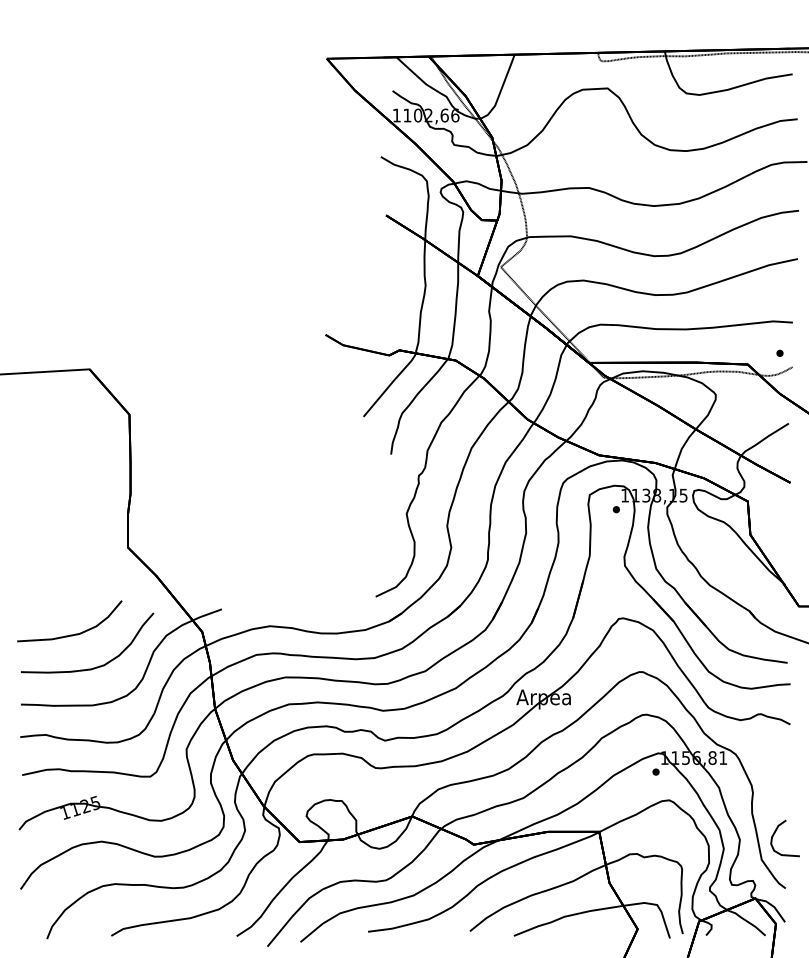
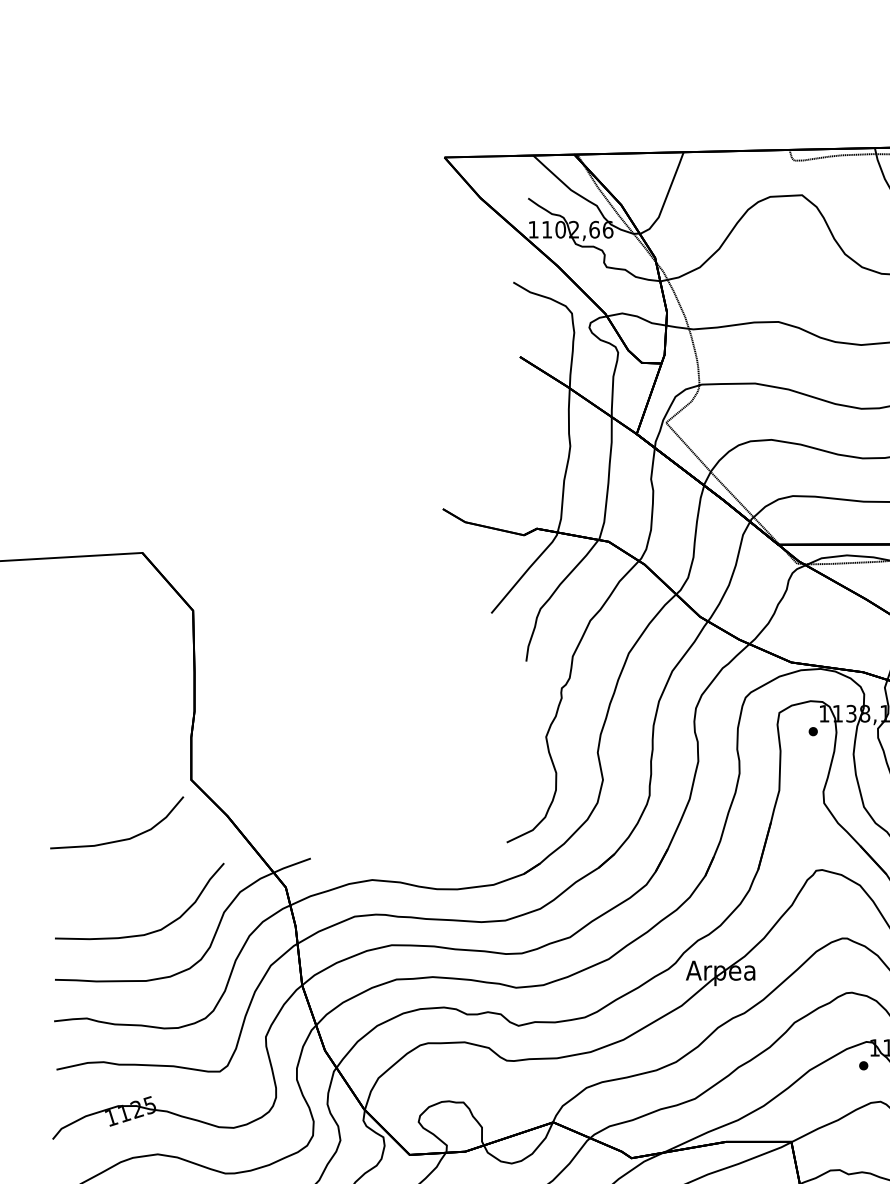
curve: (70, 634) -> (118, 839), moved

